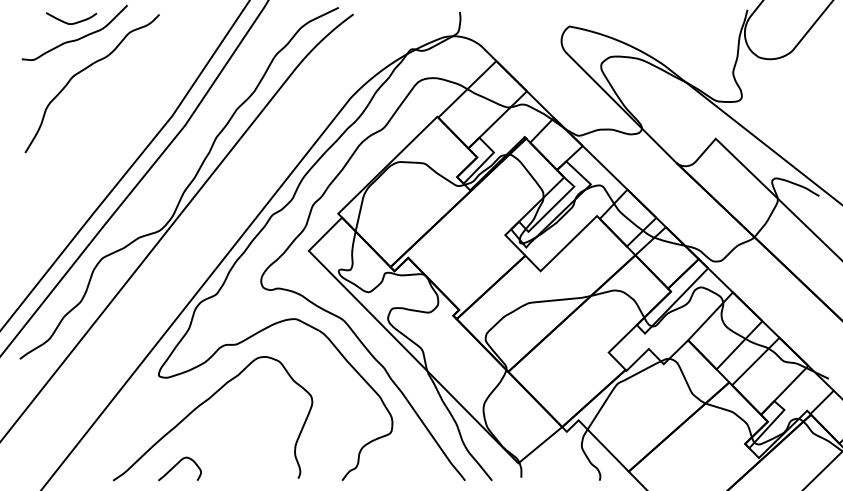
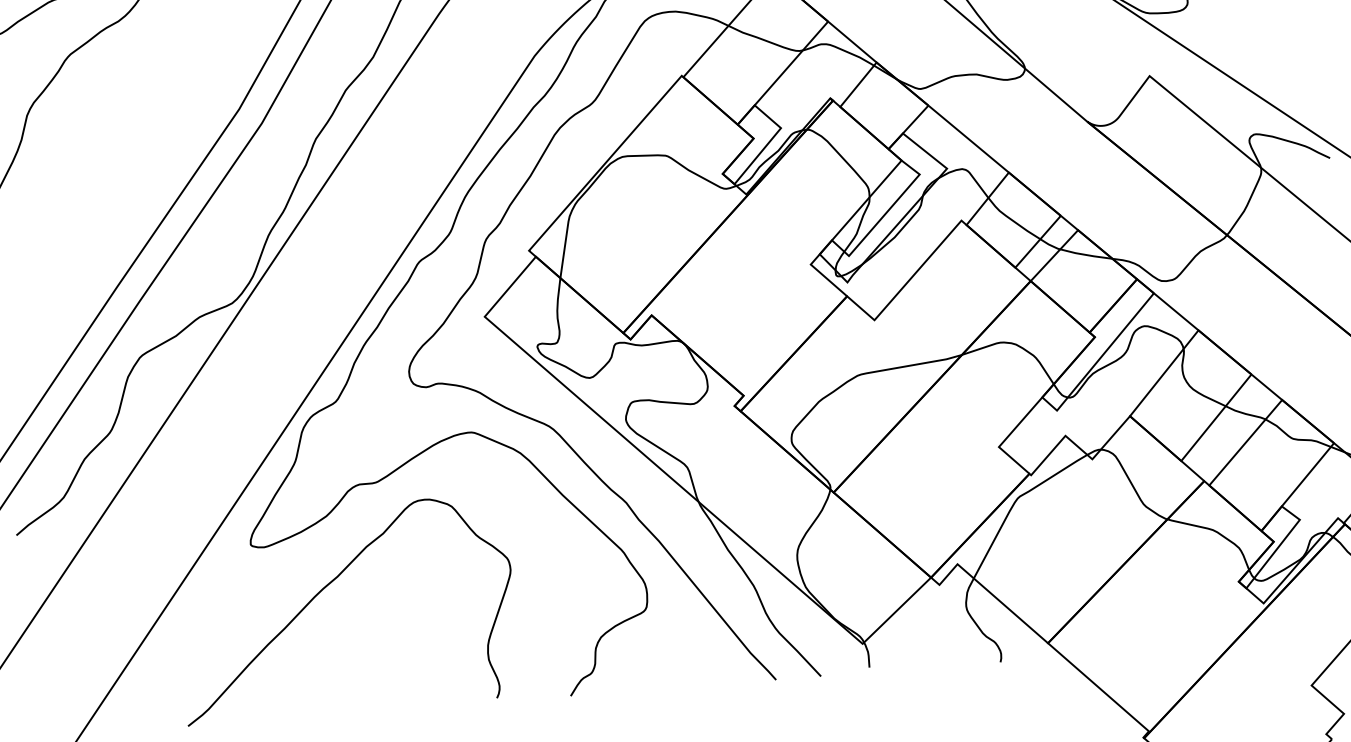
curve: (176, 465) -> (291, 692), removed

